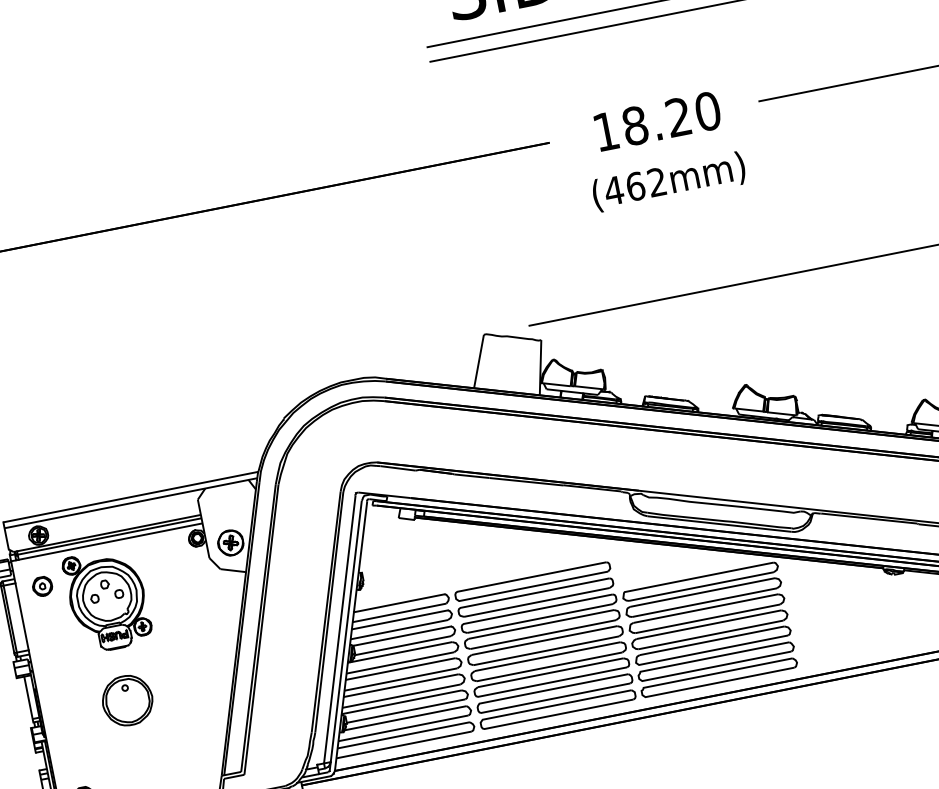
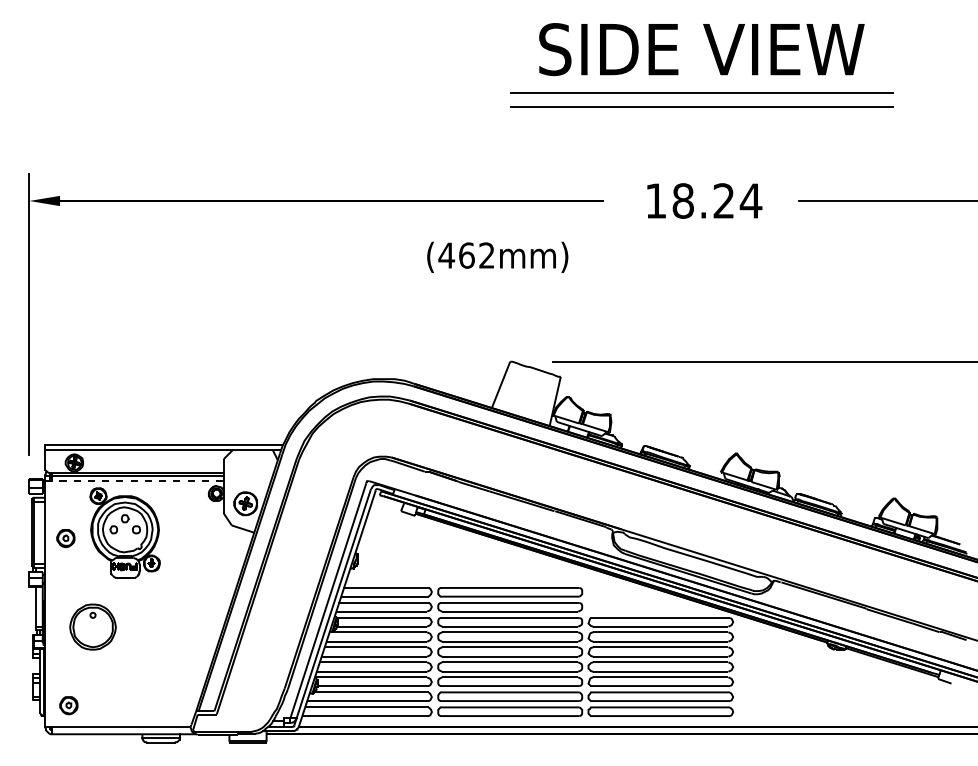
text: (707, 111) -> (750, 200), 18.20 -> 18.24
text: (668, 181) -> (497, 256), moved
line: (107, 542) -> (135, 481), solid -> dashed
part: (42, 586) -> (65, 538), moved
part: (126, 700) -> (92, 626), moved

